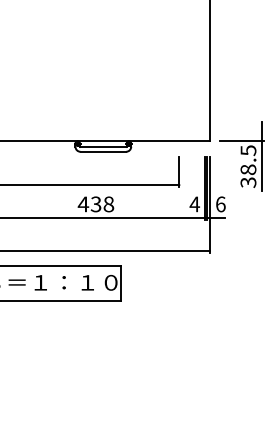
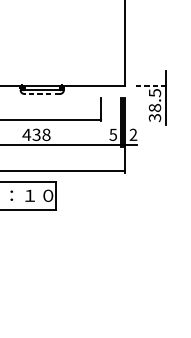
line: (241, 141) -> (149, 86), solid -> dashed
line: (103, 151) -> (42, 93), solid -> dashed
text: (194, 204) -> (113, 134), 4 -> 5
text: (220, 204) -> (133, 134), 6 -> 2

